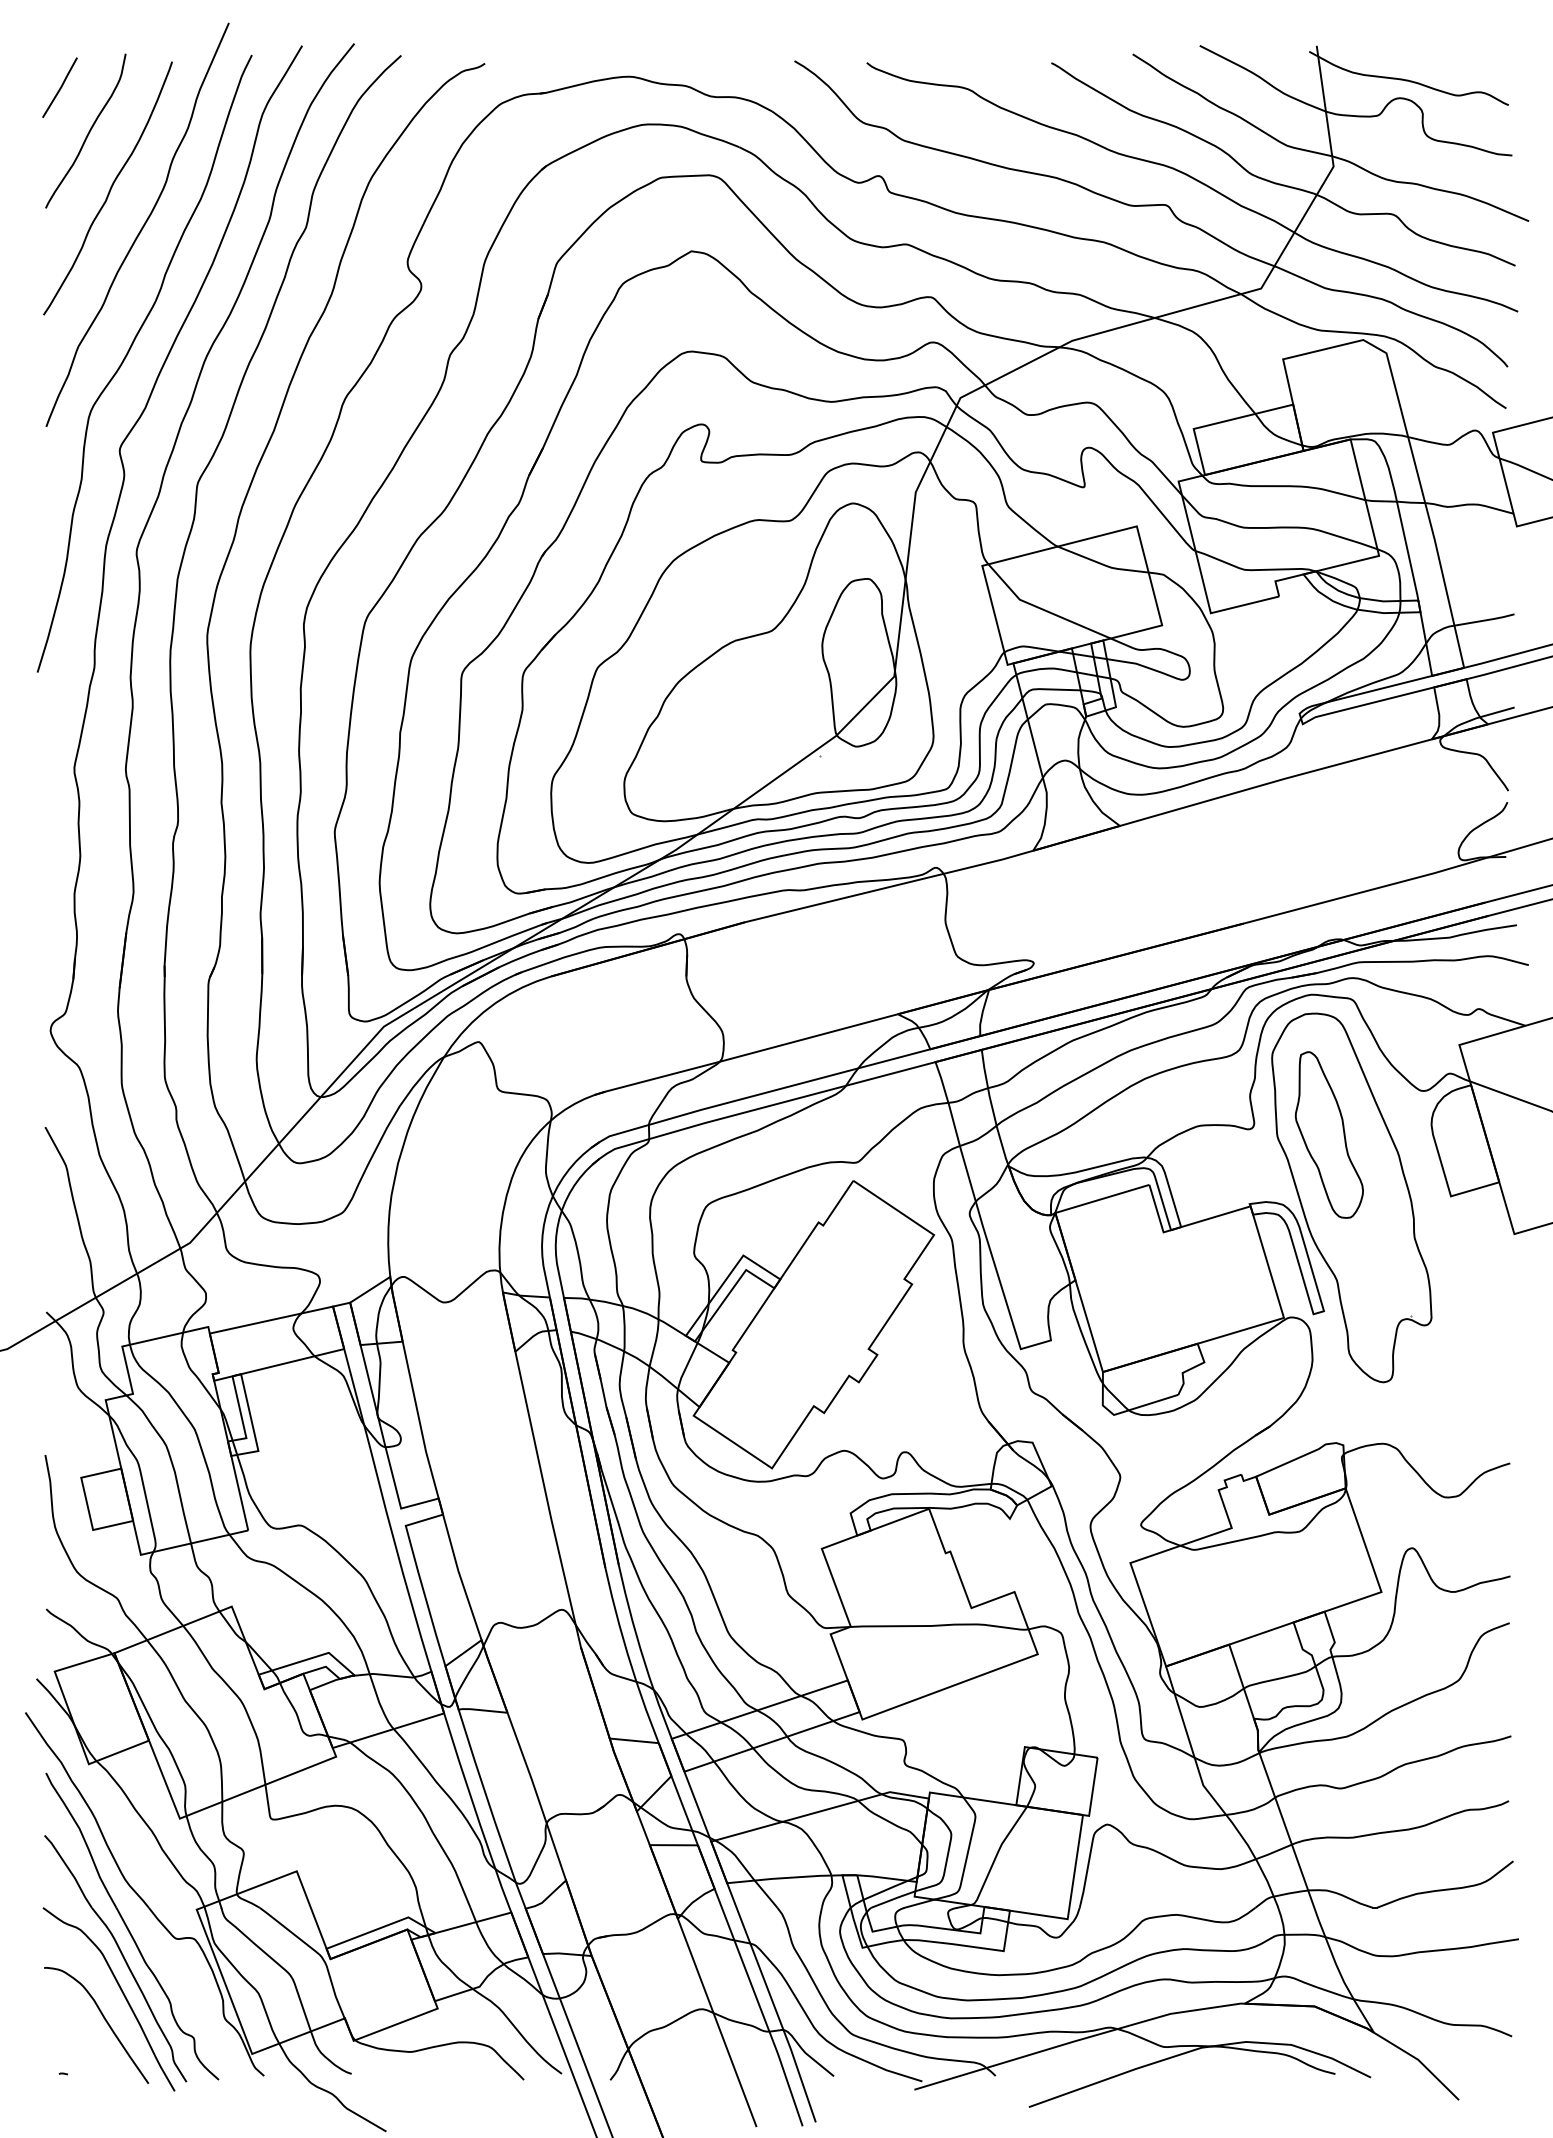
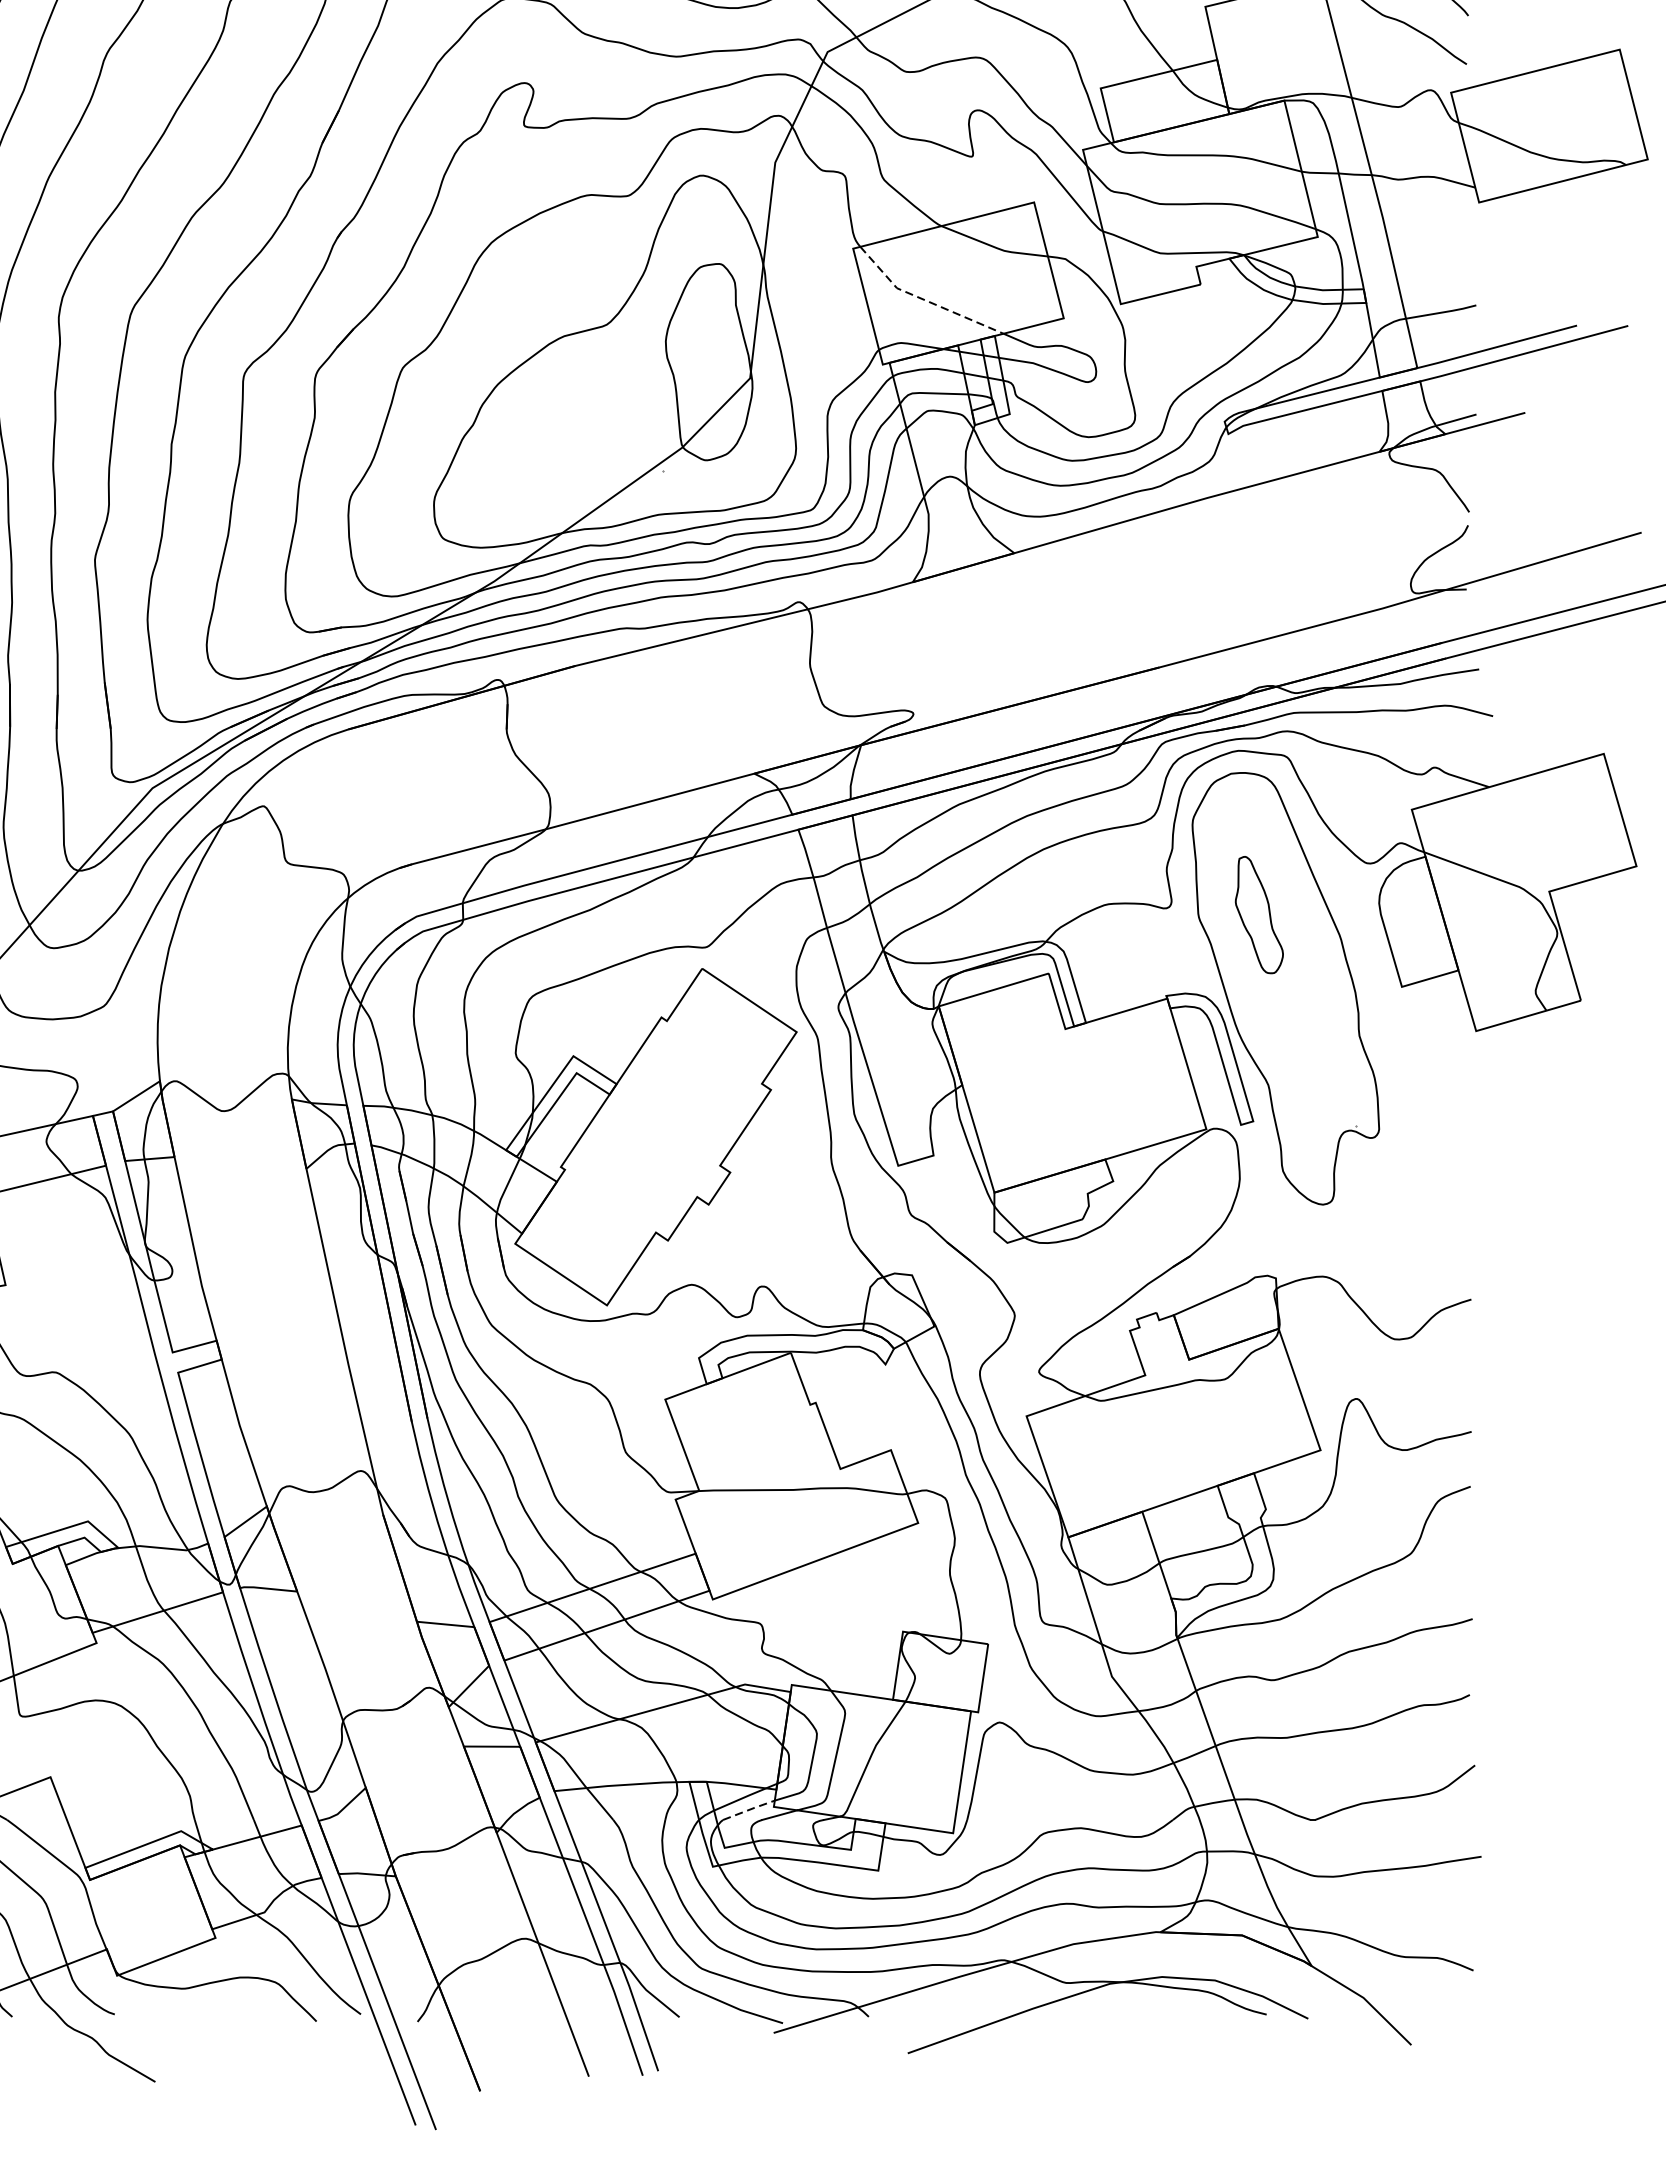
line: (1042, 609) -> (923, 299), solid -> dashed
part: (1328, 1134) -> (1258, 914), size x0.6
line: (894, 1898) -> (750, 1809), solid -> dashed

